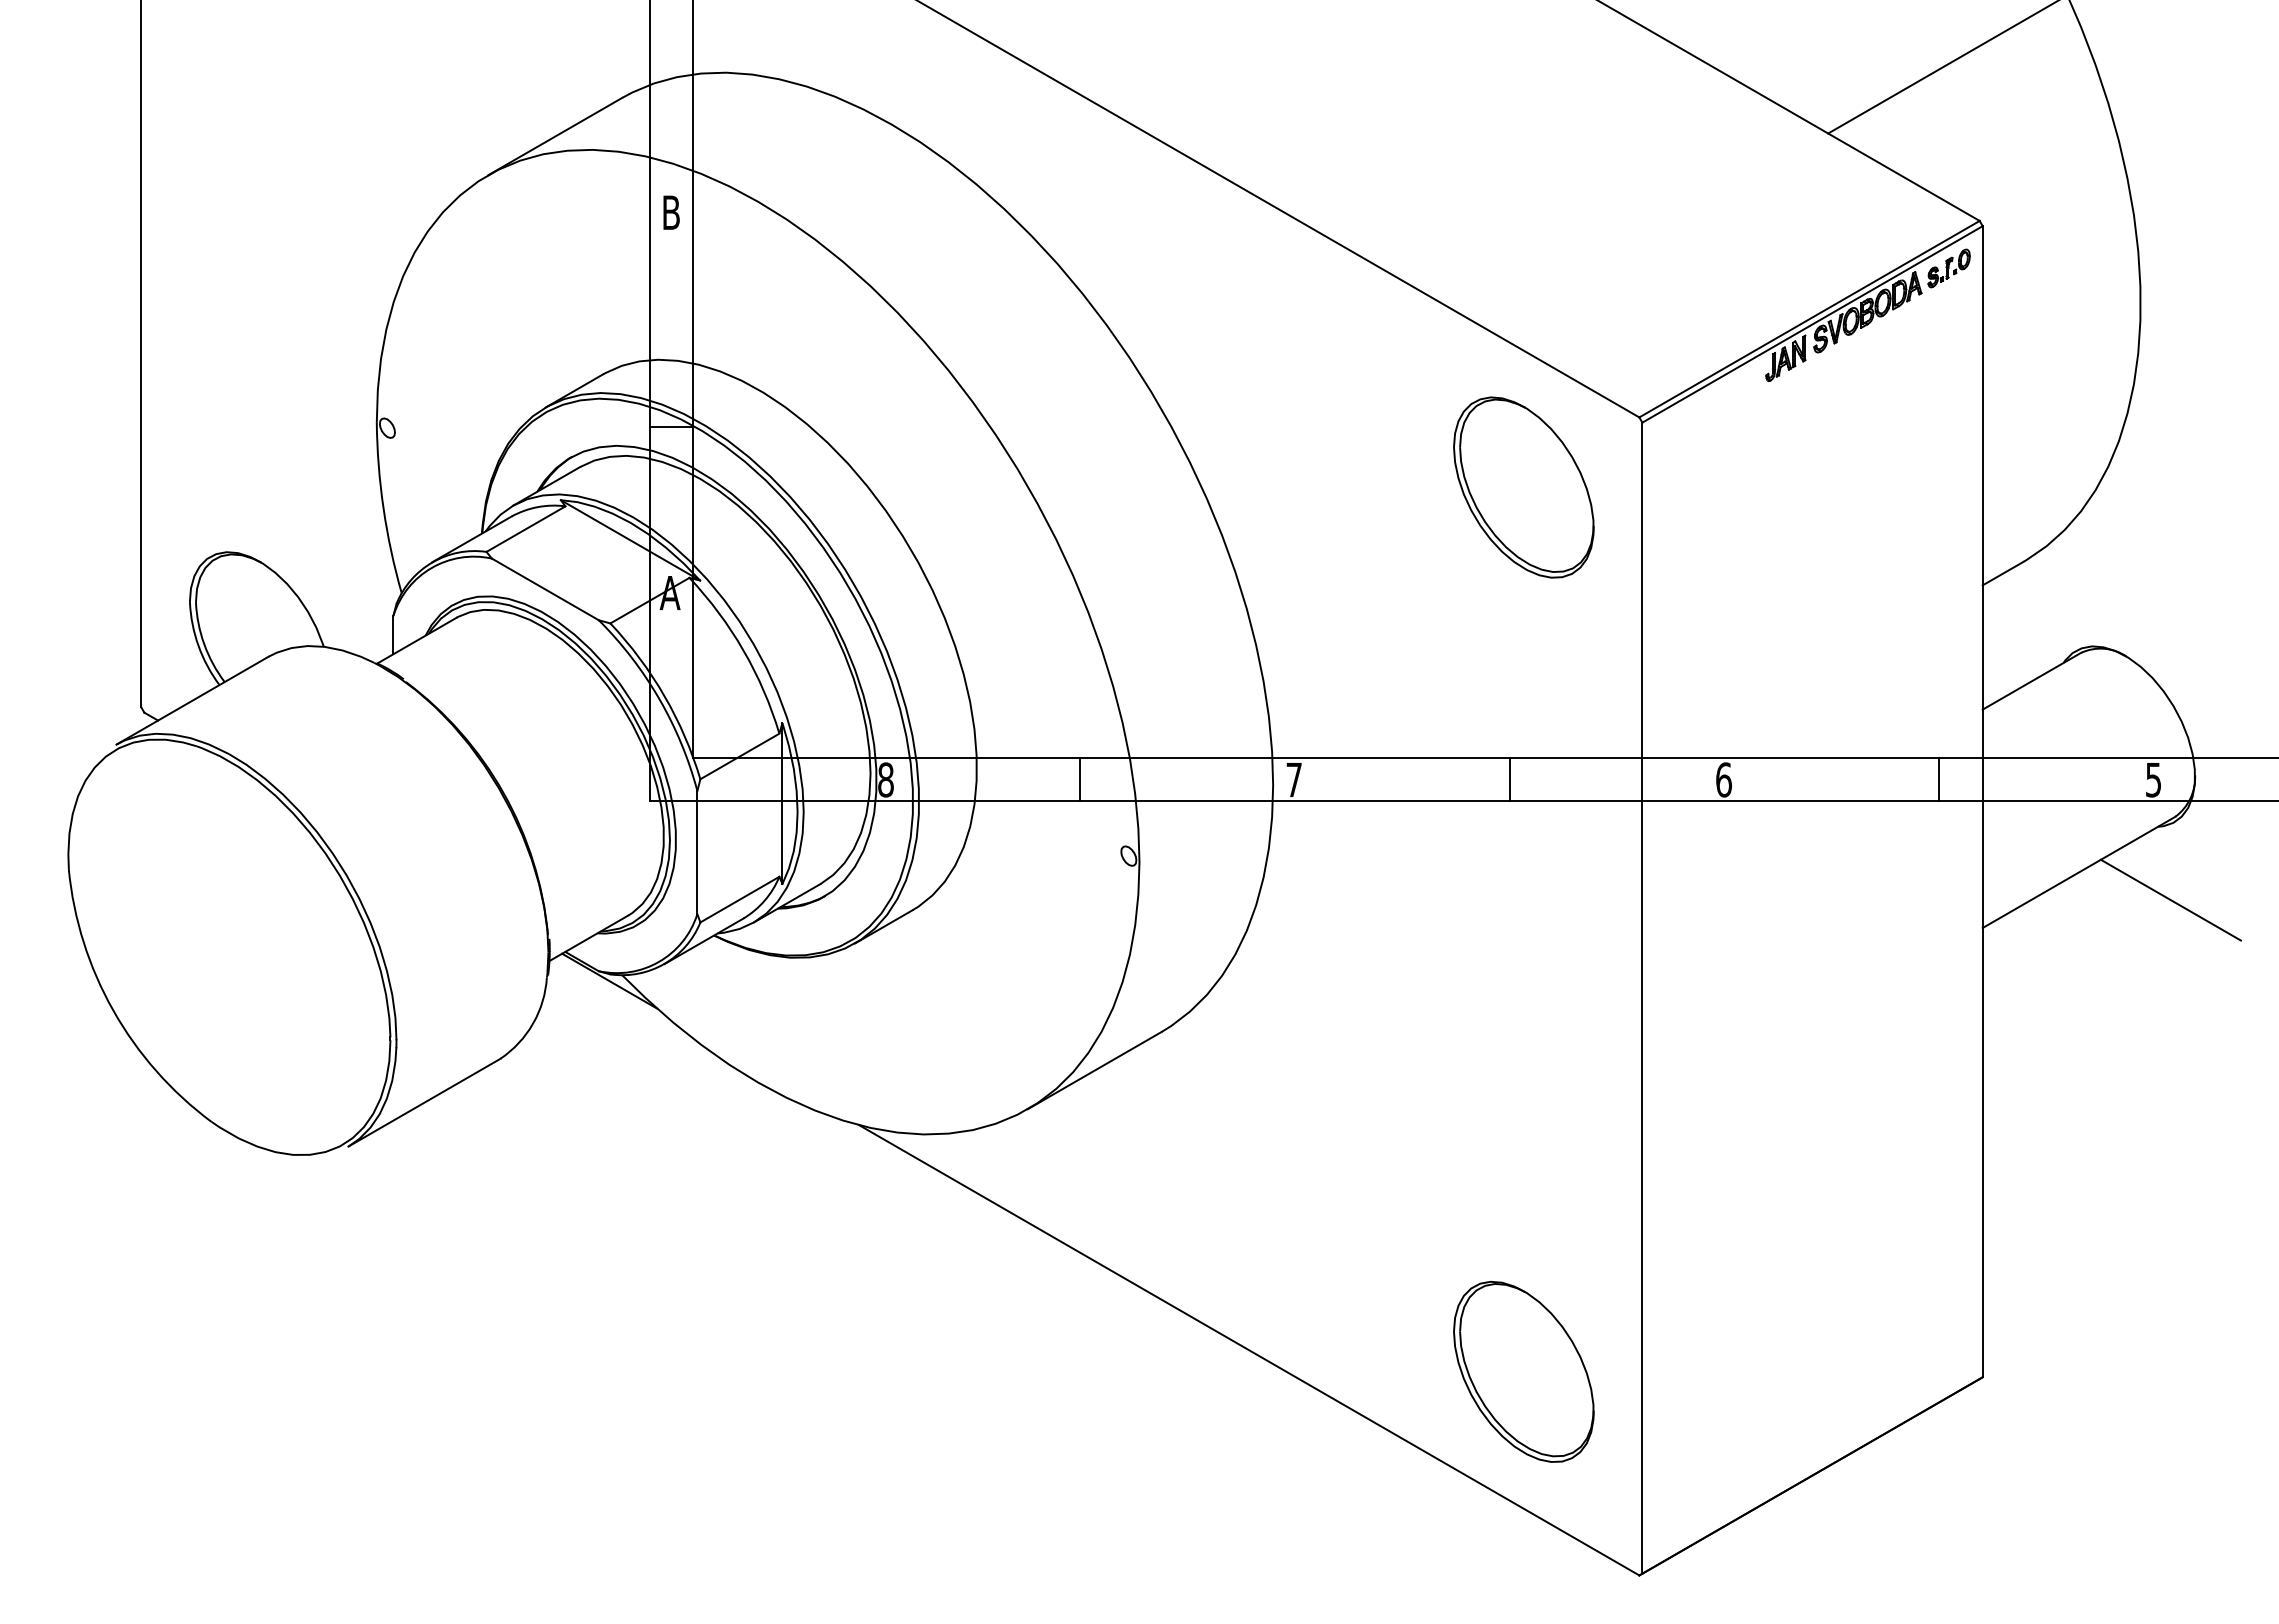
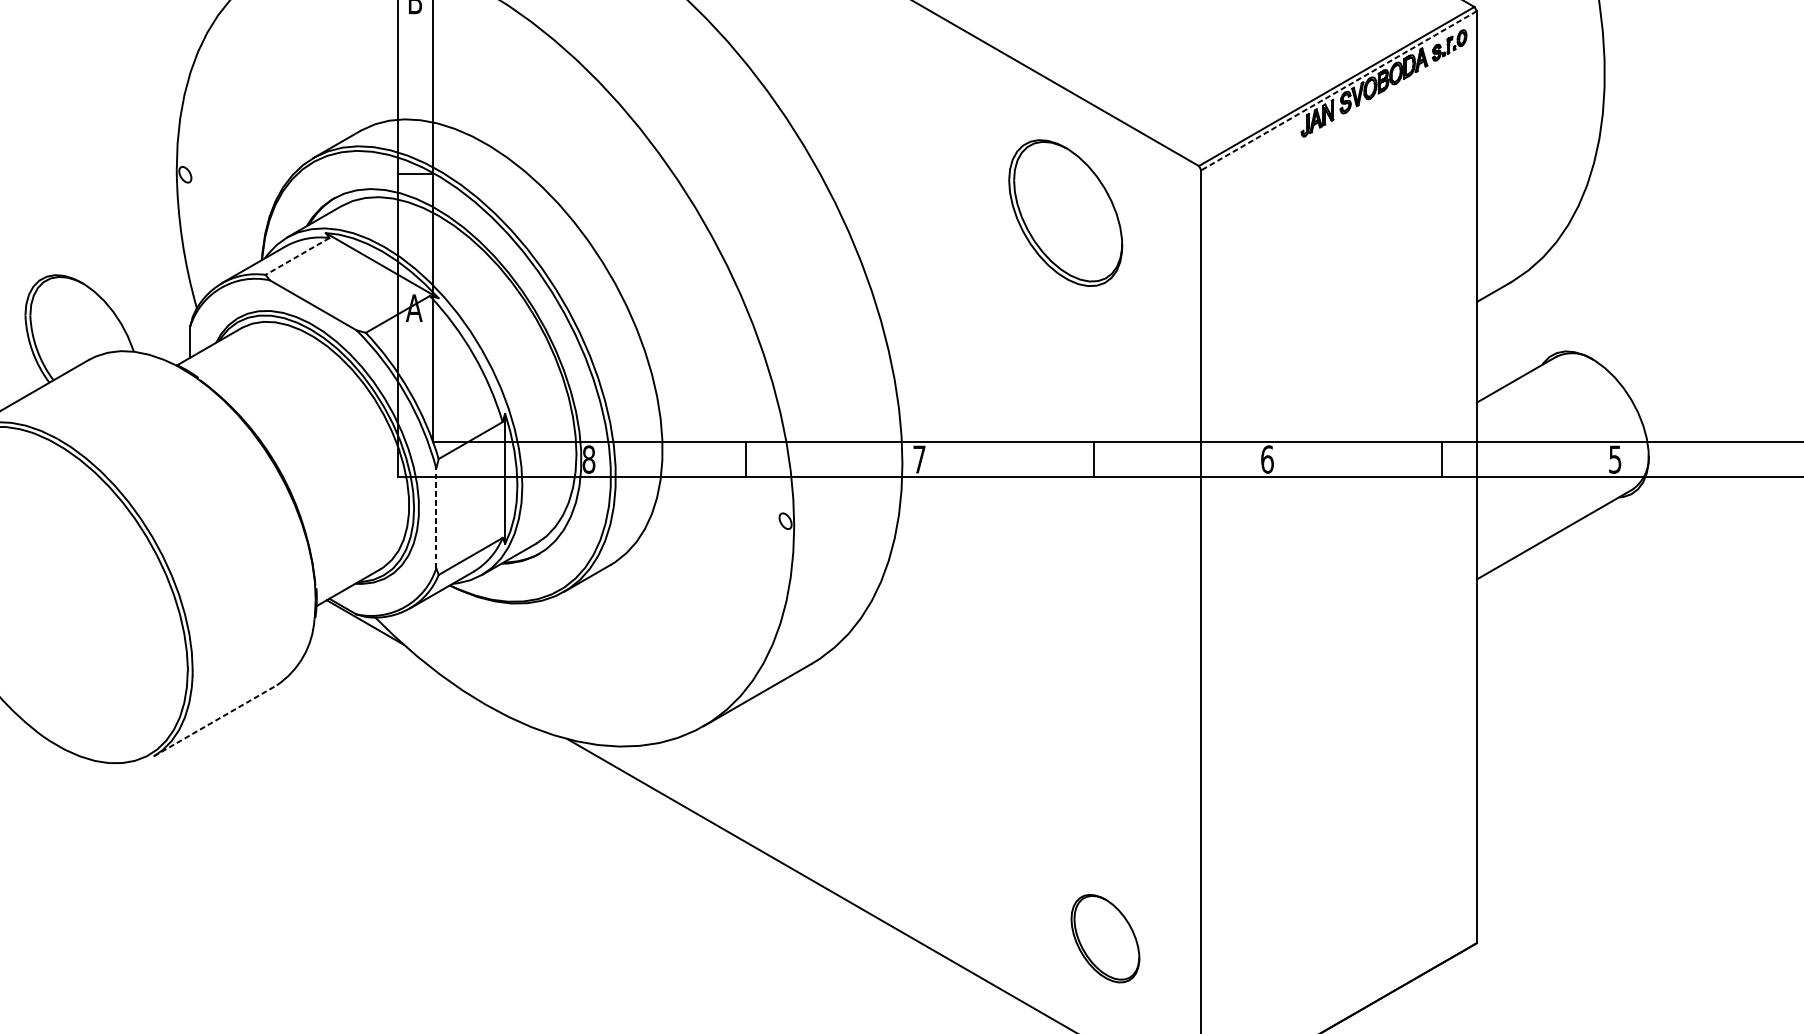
line: (1812, 324) -> (1339, 90), solid -> dashed
part: (1523, 487) -> (1065, 213), moved
line: (525, 529) -> (297, 256), solid -> dashed
line: (697, 852) -> (436, 518), solid -> dashed
line: (2170, 899) -> (1628, 556), removed
line: (424, 1102) -> (215, 720), solid -> dashed
part: (1523, 1371) -> (1105, 938), size x0.6

